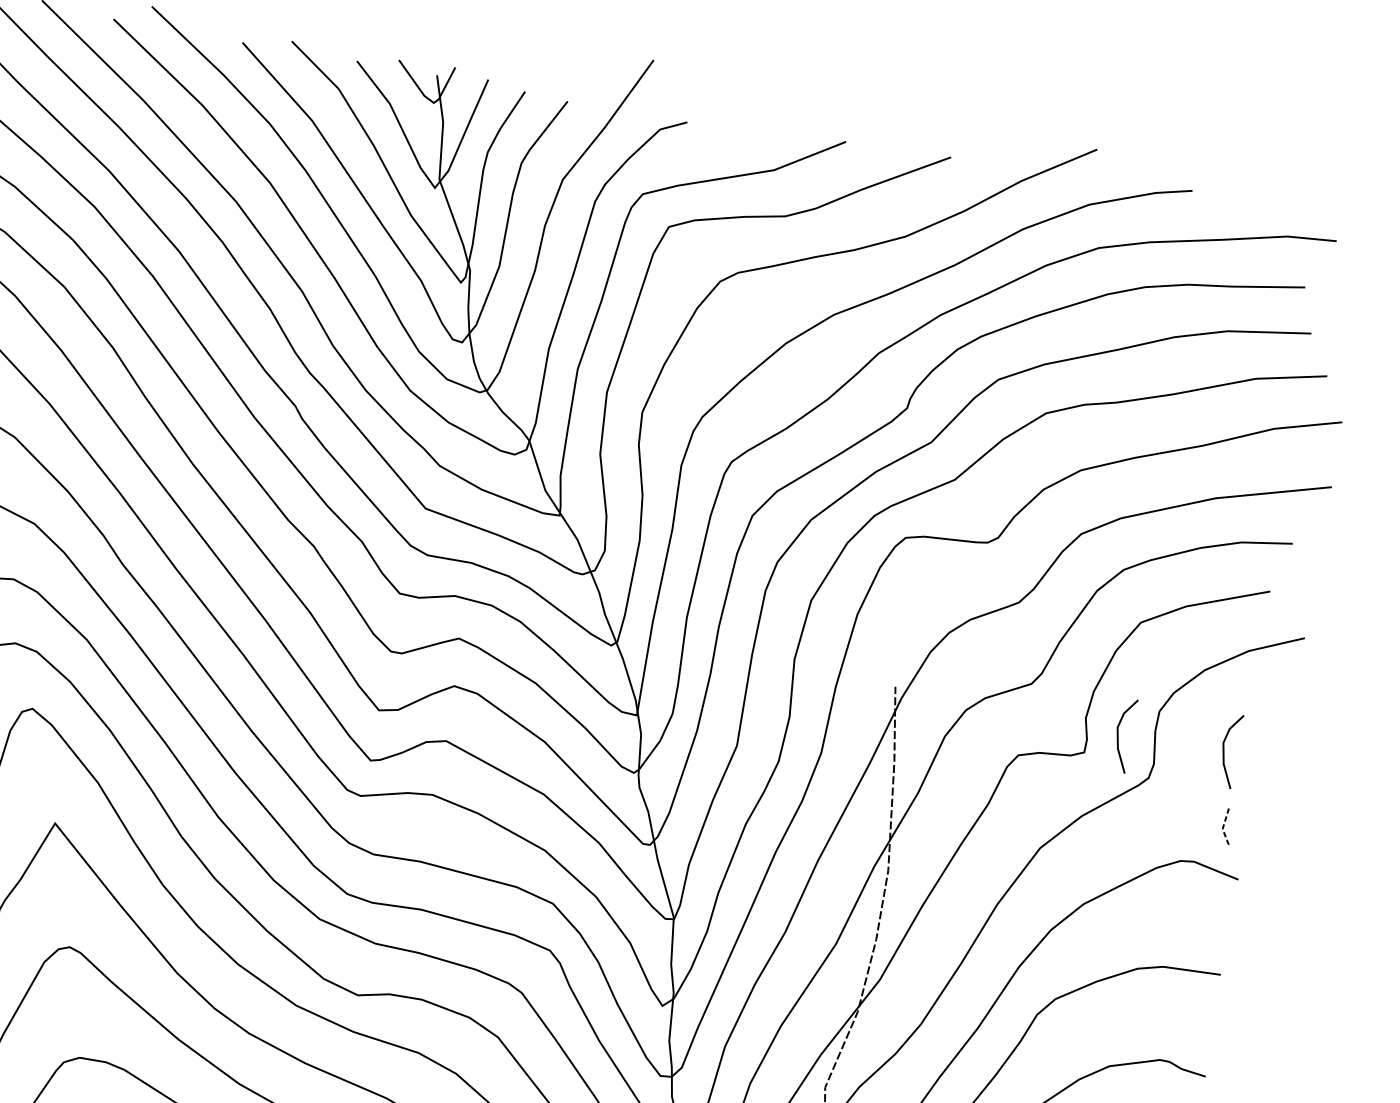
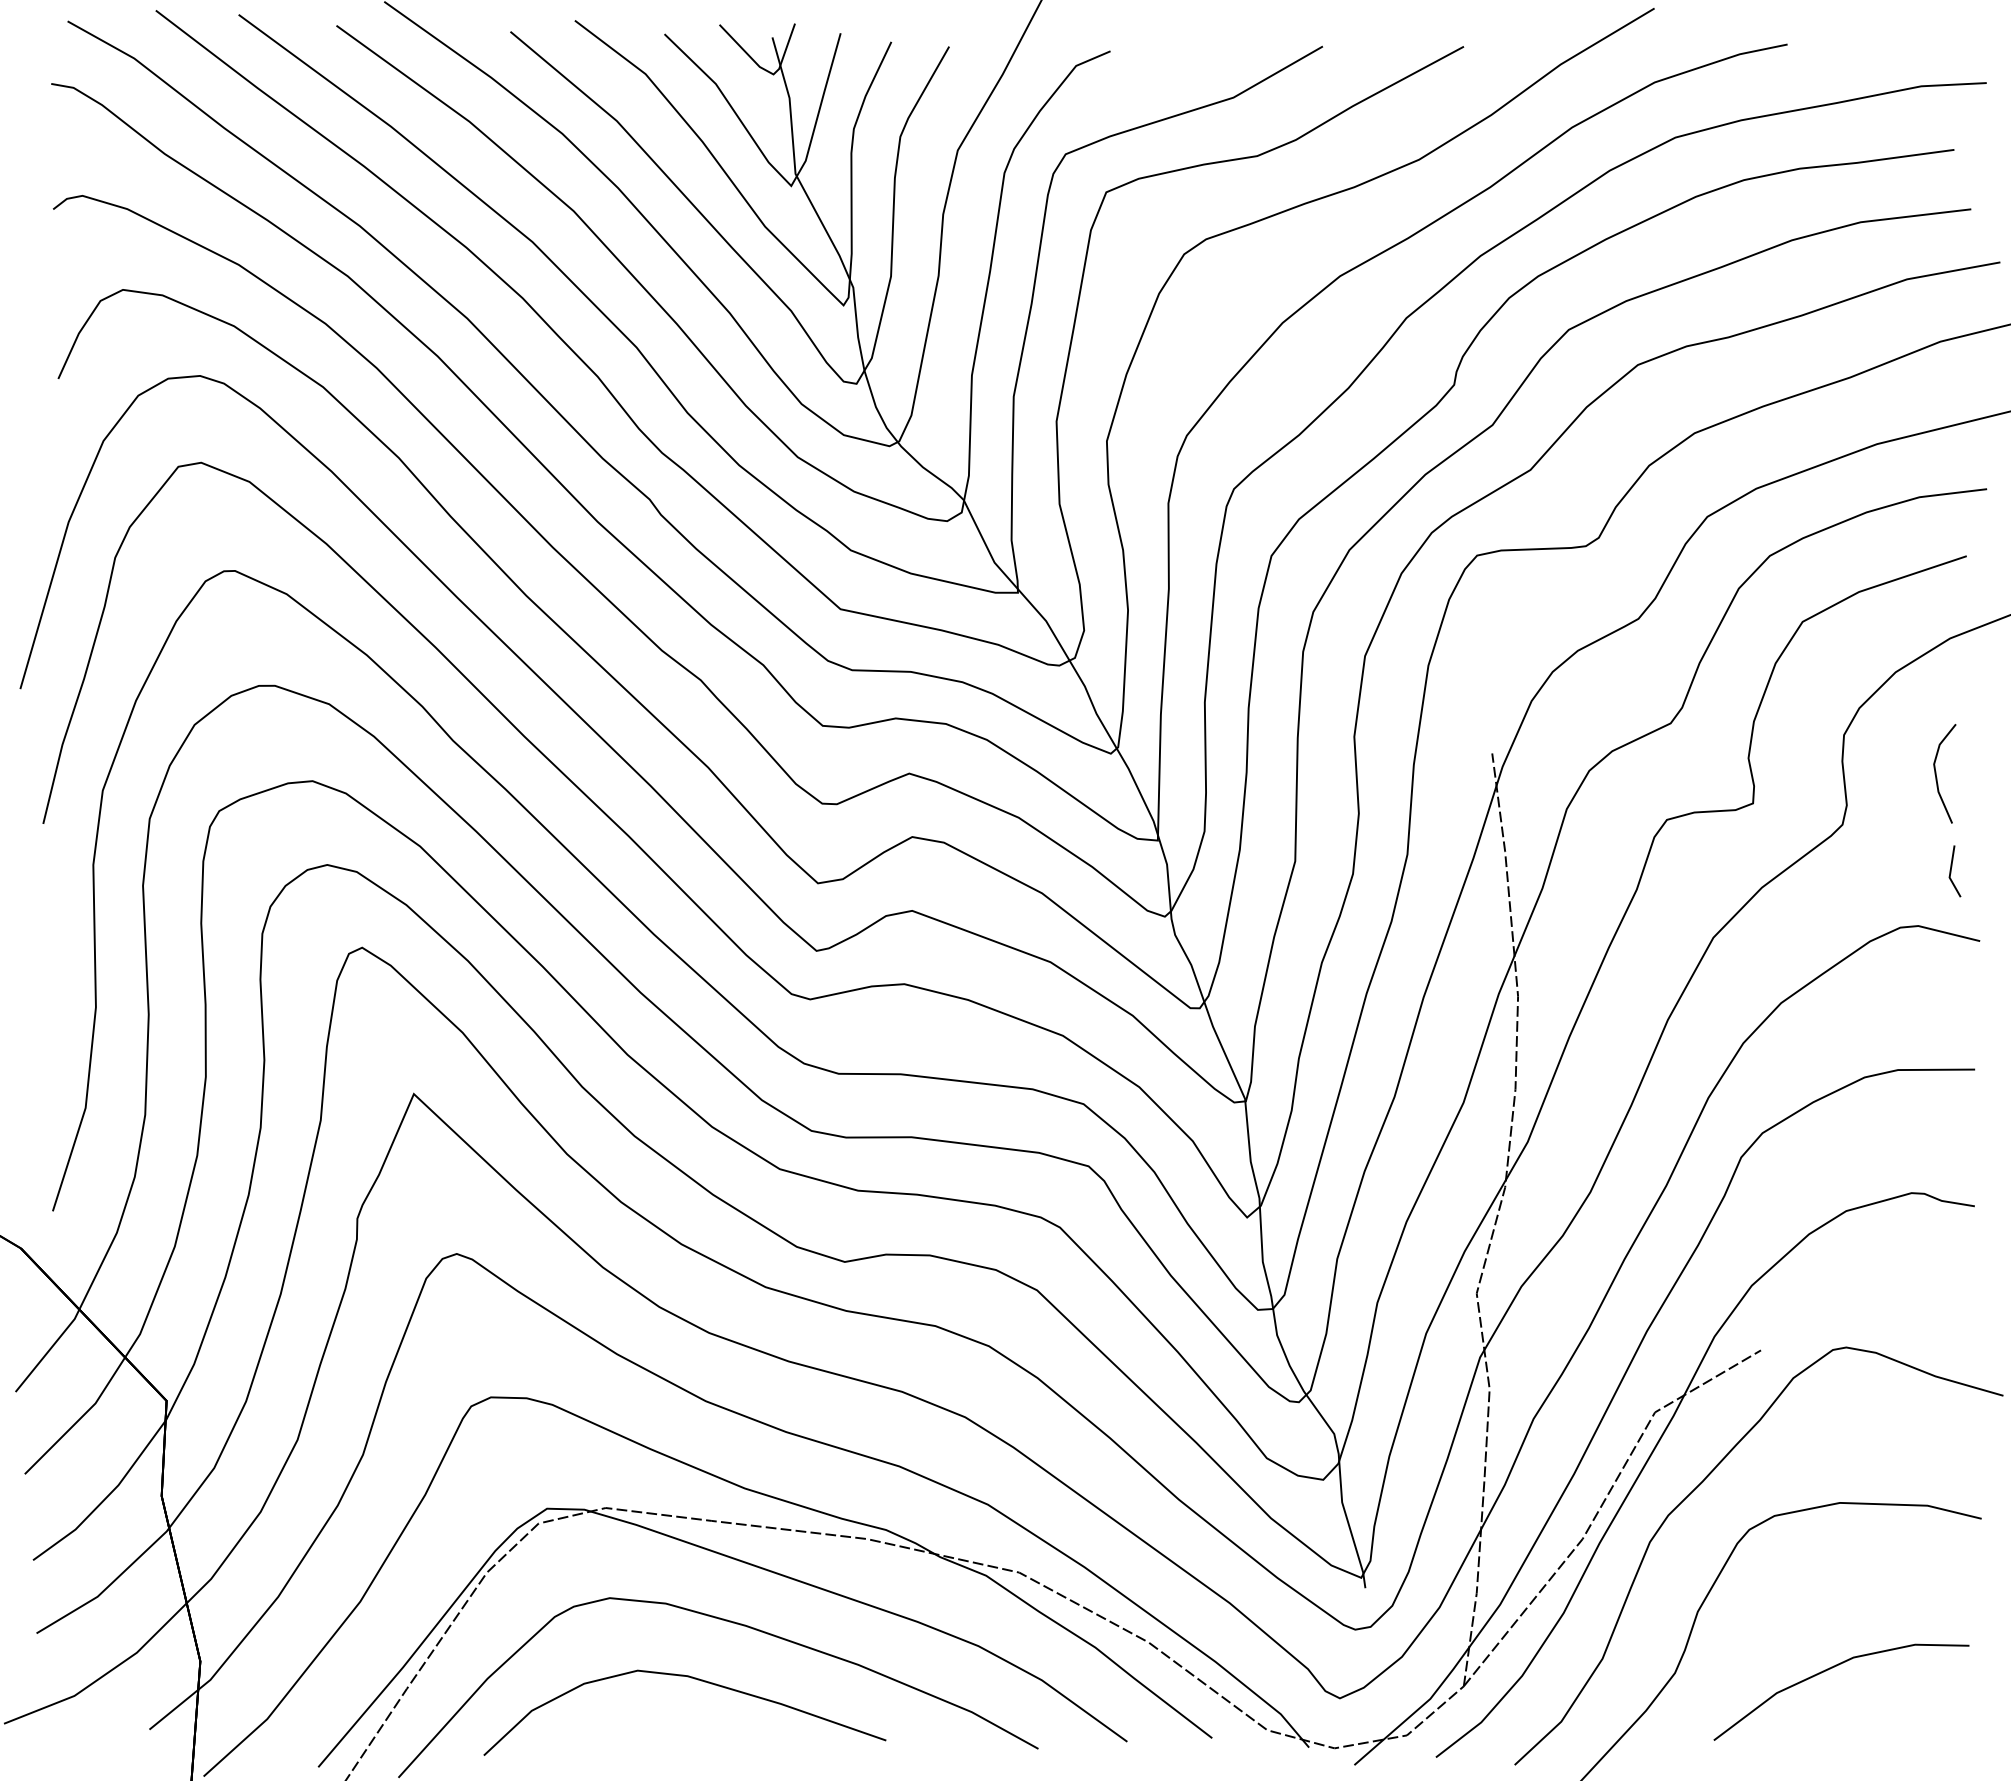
line: (1118, 734) -> (1794, 773), removed
line: (1223, 825) -> (1950, 872), dashed -> solid

